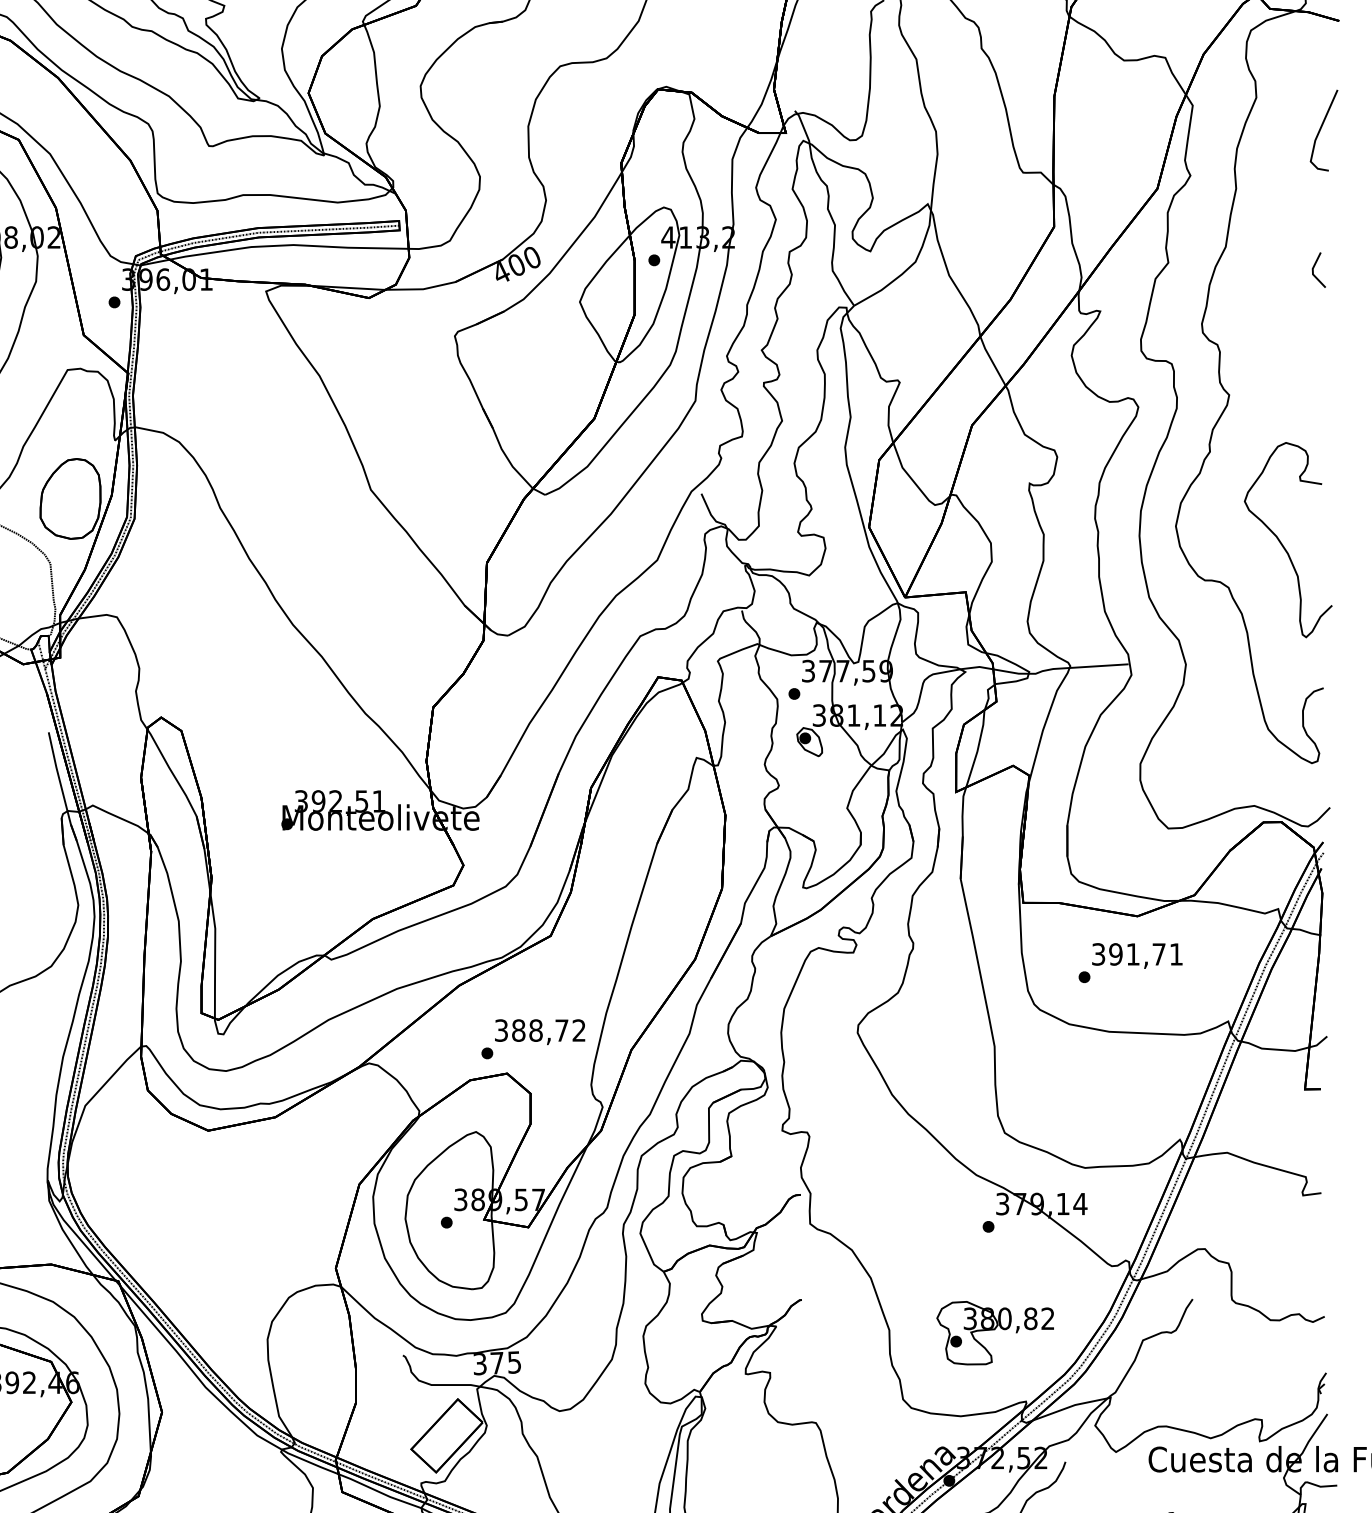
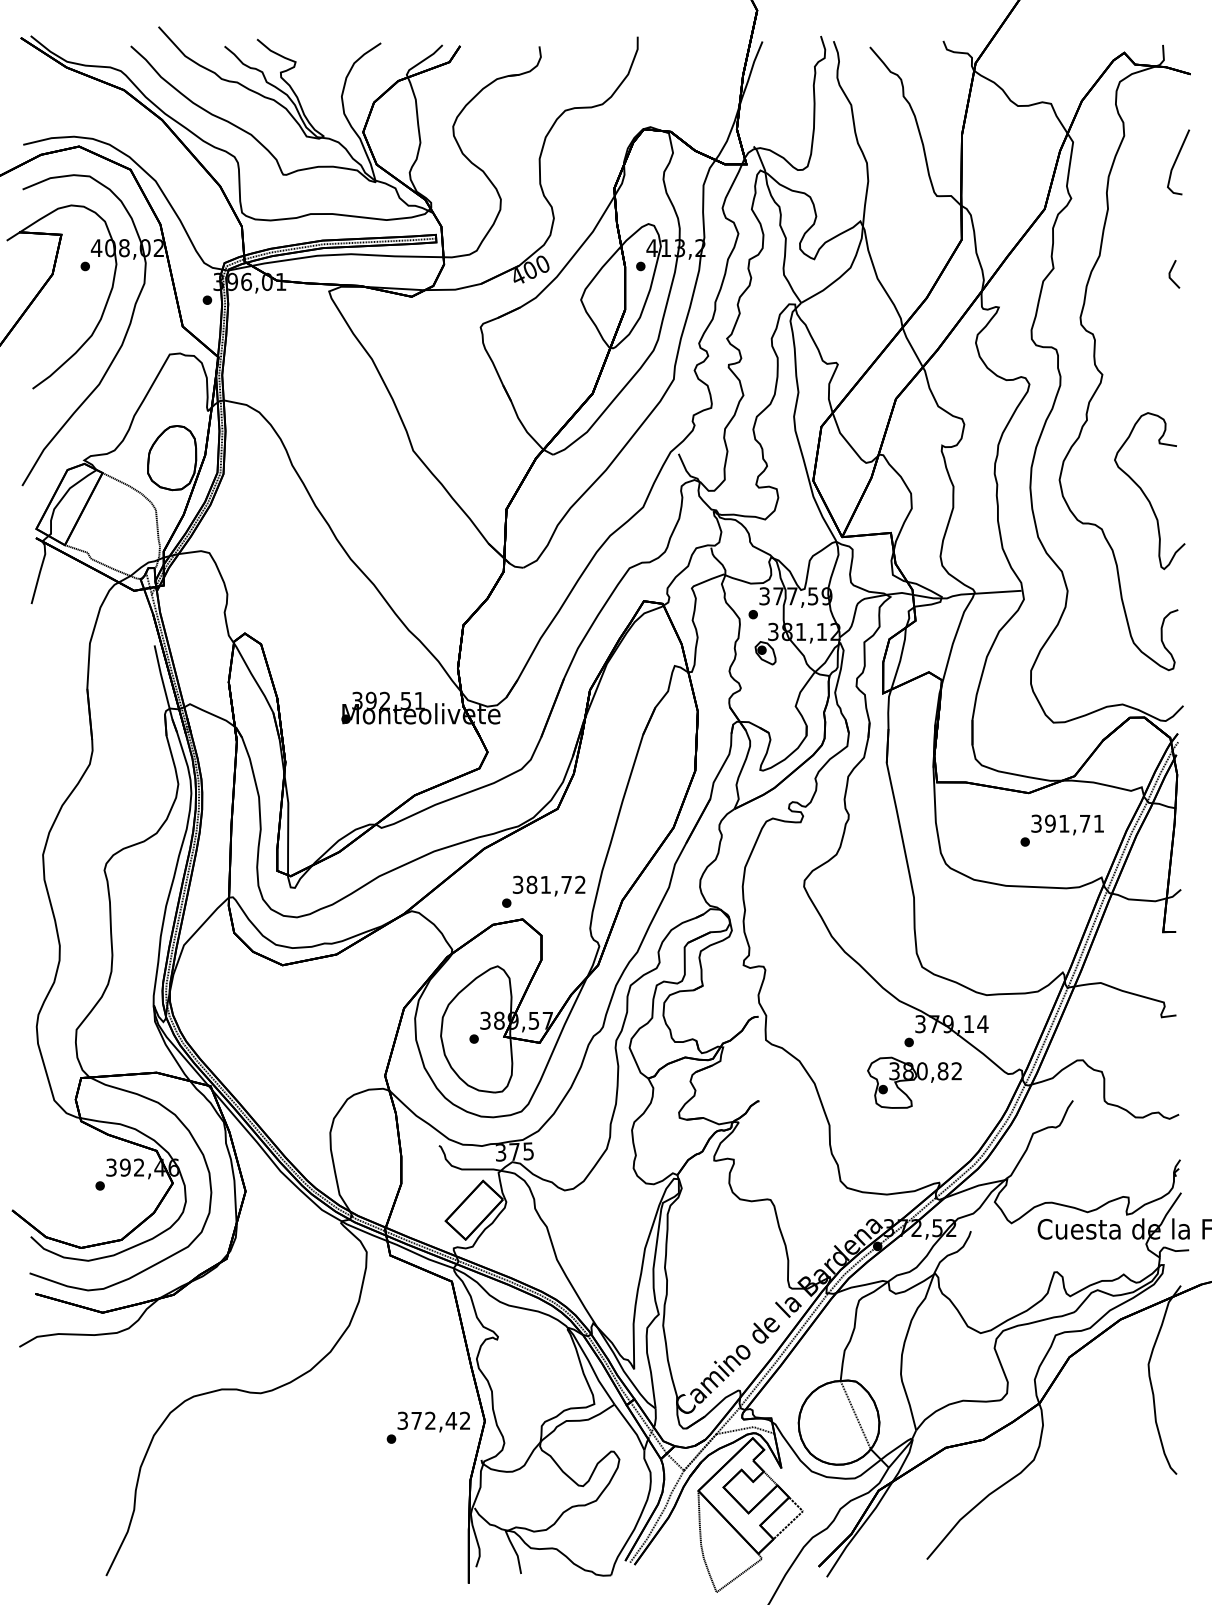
text: (1129, 962) -> (1061, 830), moved
text: (535, 1030) -> (545, 884), 388,72 -> 381,72
part: (995, 1332) -> (914, 1082), moved

